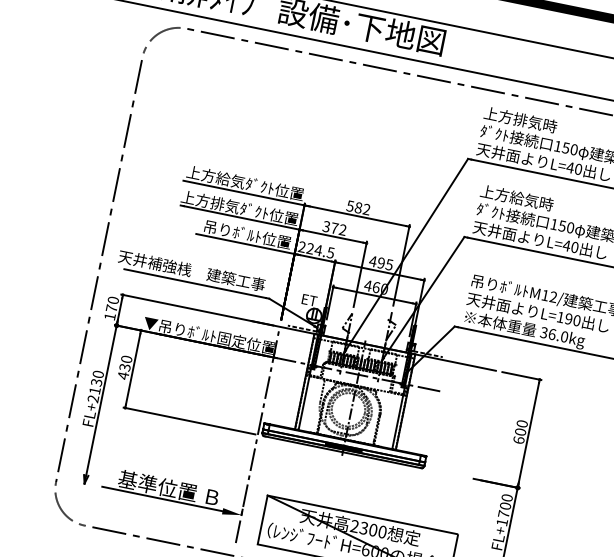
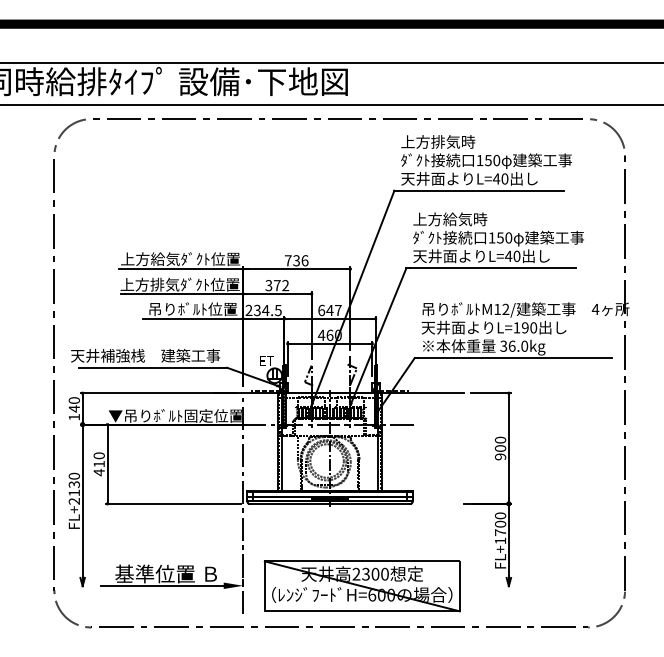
text: (358, 207) -> (296, 260), 582 -> 736
text: (310, 248) -> (257, 310), 224.5 -> 234.5
text: (380, 263) -> (329, 310), 495 -> 647
text: (110, 307) -> (73, 408), 170 -> 140
text: (124, 366) -> (98, 463), 430 -> 410
text: (518, 439) -> (500, 456), 600 -> 900

